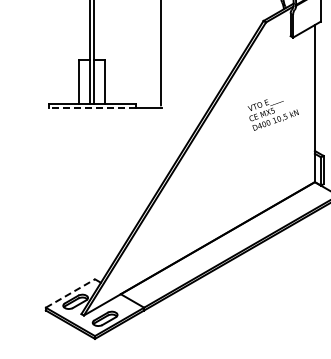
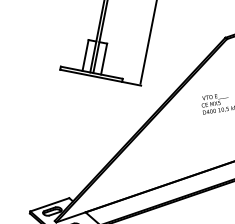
line: (91, 108) -> (90, 76), dashed -> solid
line: (70, 293) -> (49, 204), dashed -> solid

